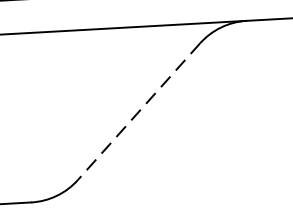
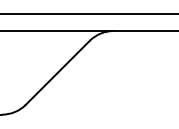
line: (138, 112) -> (57, 73), dashed -> solid

